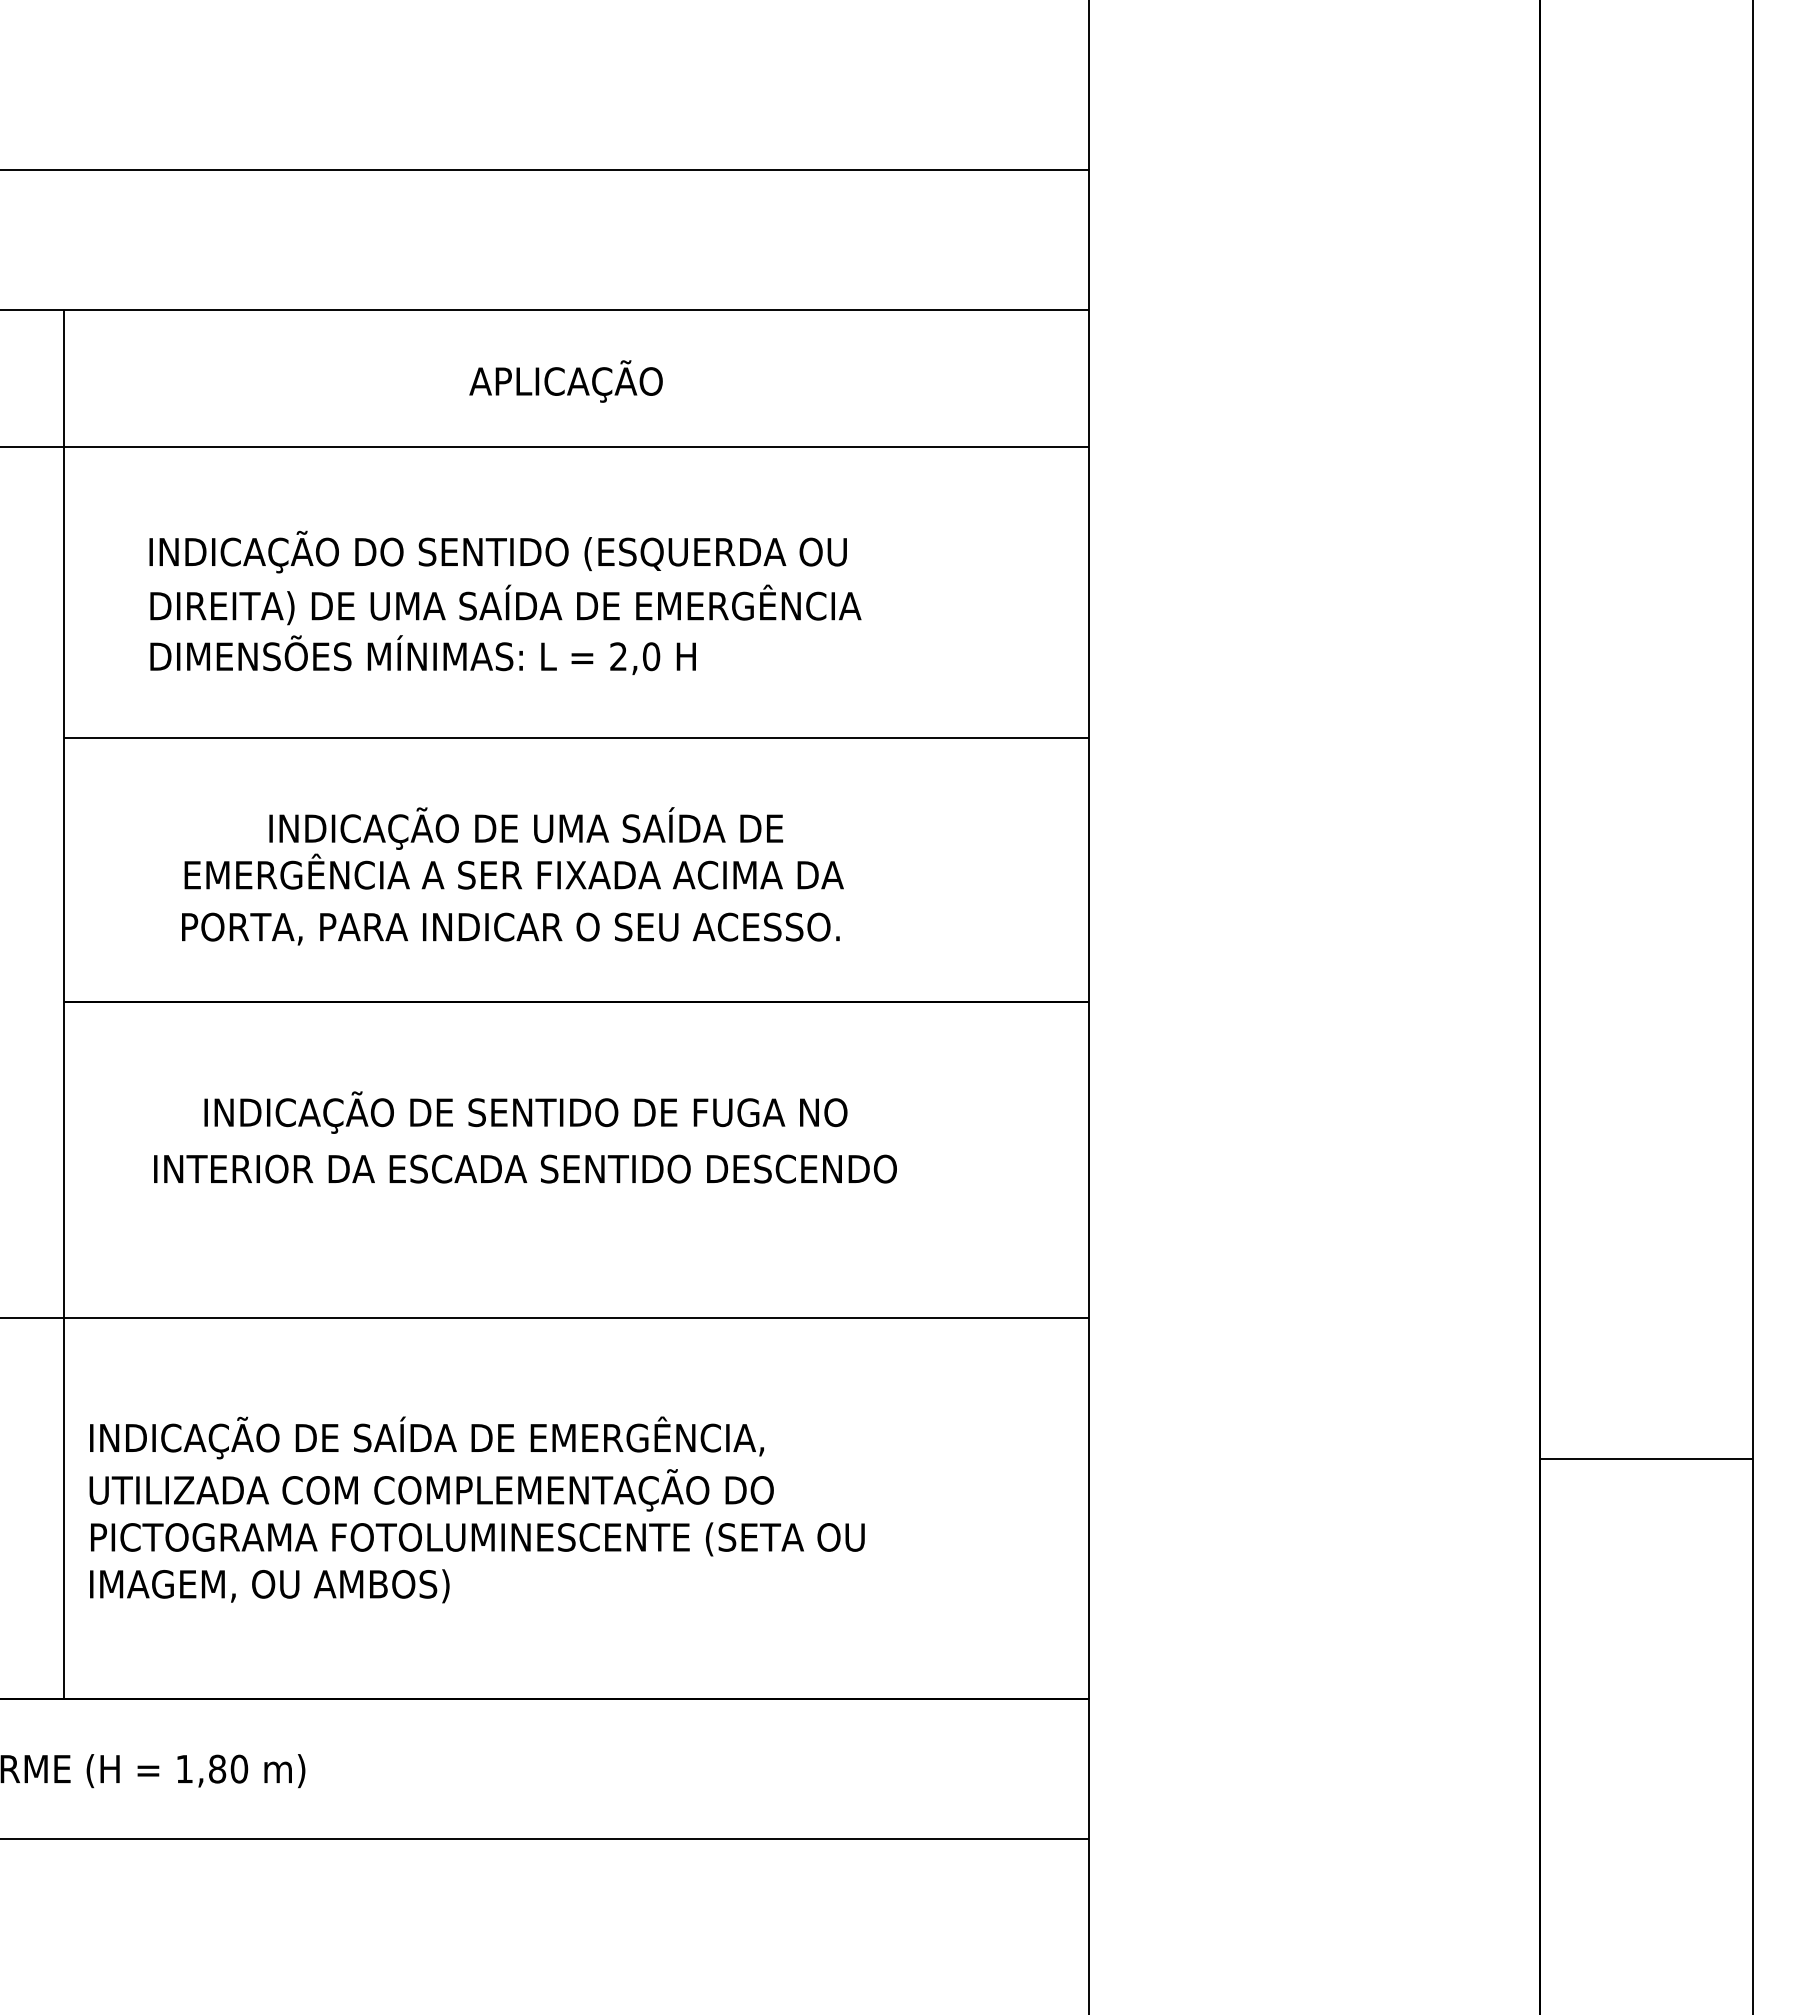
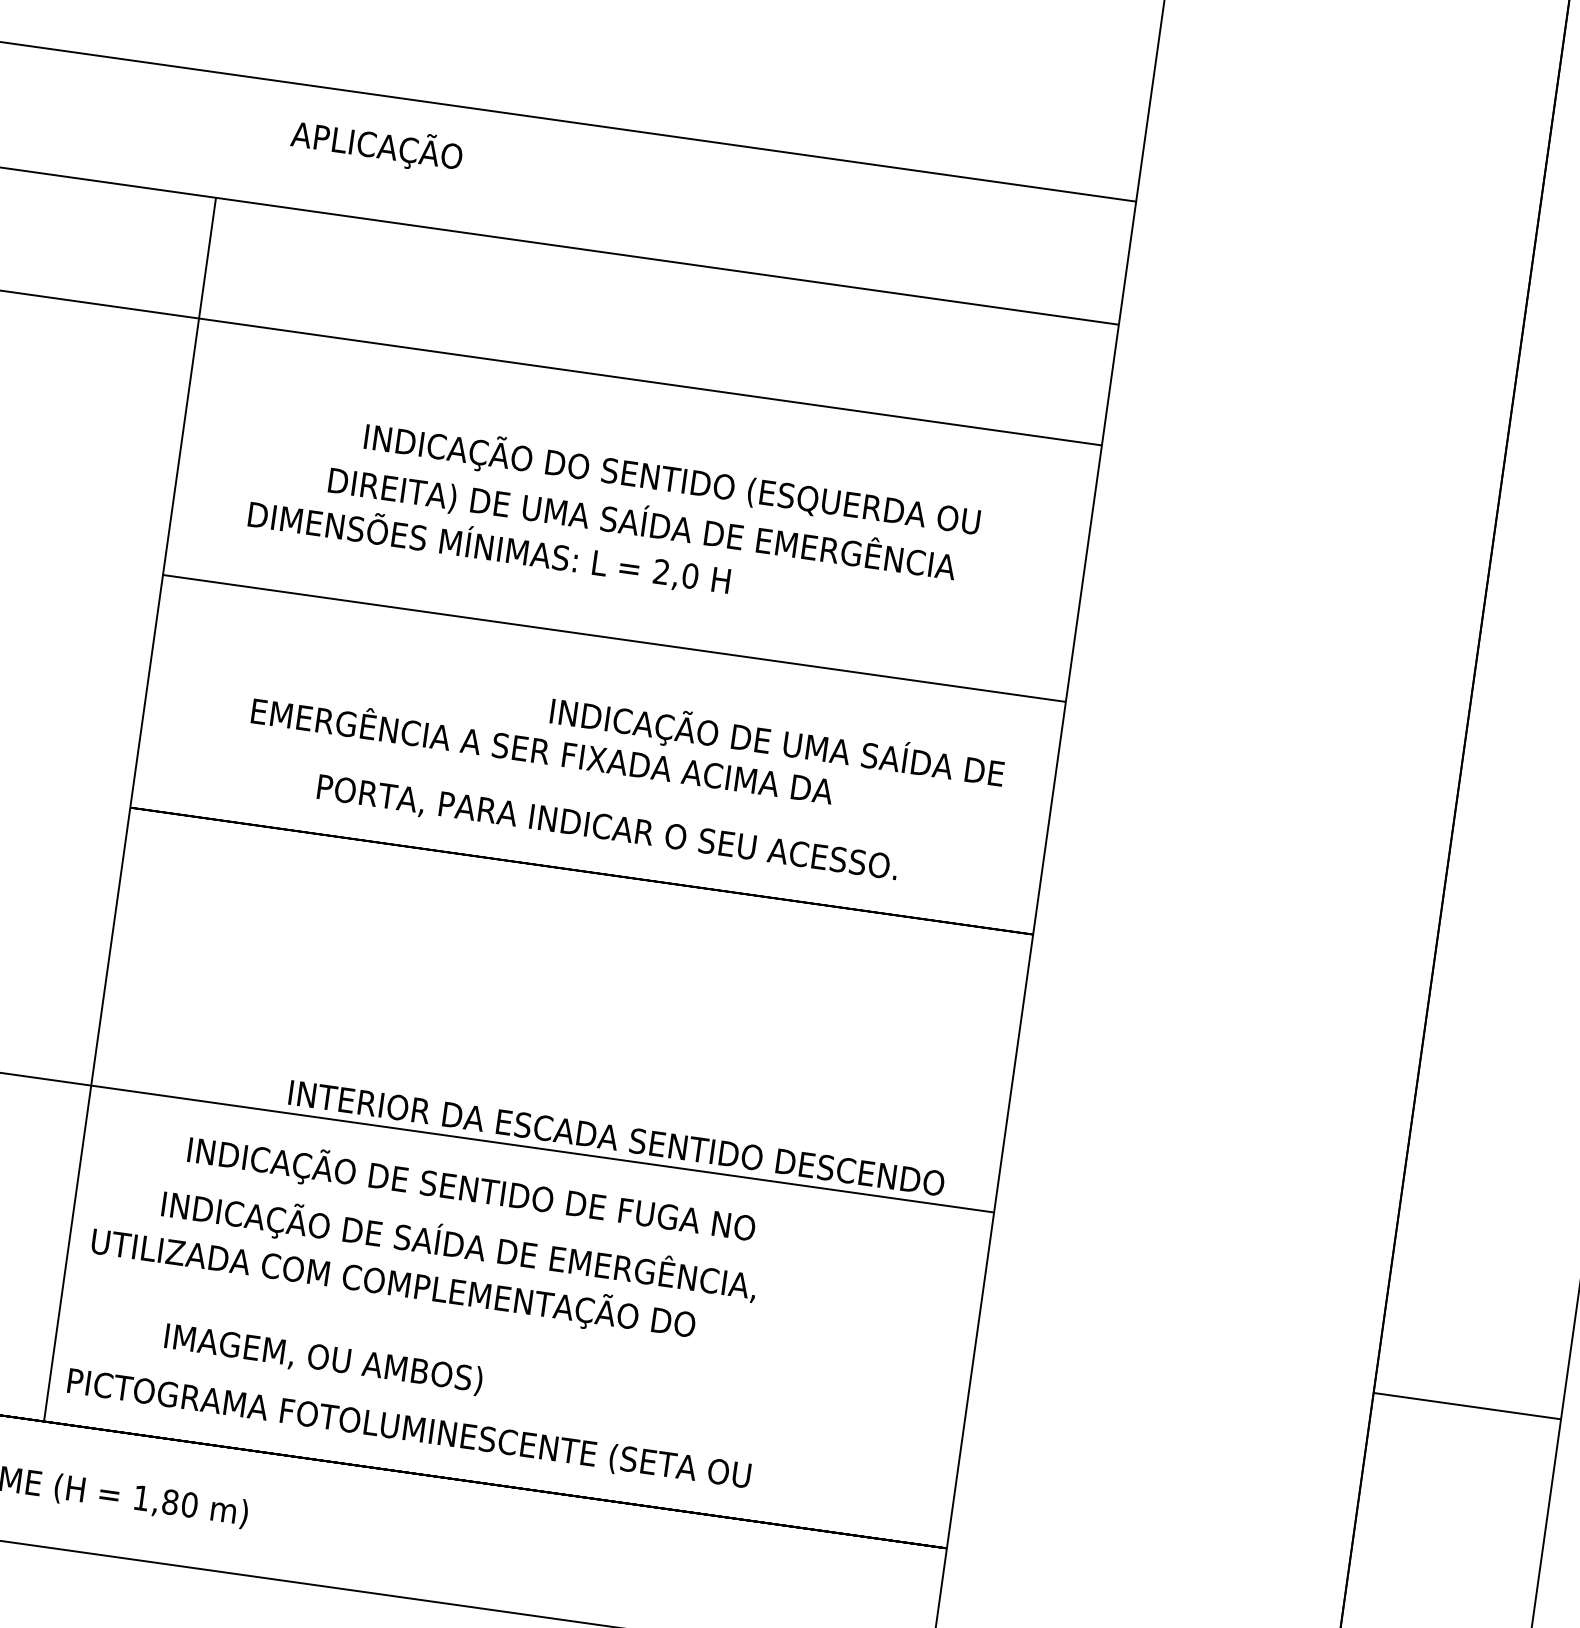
text: (565, 381) -> (376, 145), moved
text: (497, 551) -> (671, 478), moved
text: (505, 604) -> (642, 522), moved
text: (525, 828) -> (776, 742), moved
text: (510, 928) -> (607, 828), moved
text: (525, 1112) -> (471, 1189), moved
text: (525, 1168) -> (616, 1137), moved
text: (426, 1437) -> (459, 1244), moved
text: (477, 1539) -> (408, 1430), moved
text: (269, 1586) -> (323, 1359), moved

